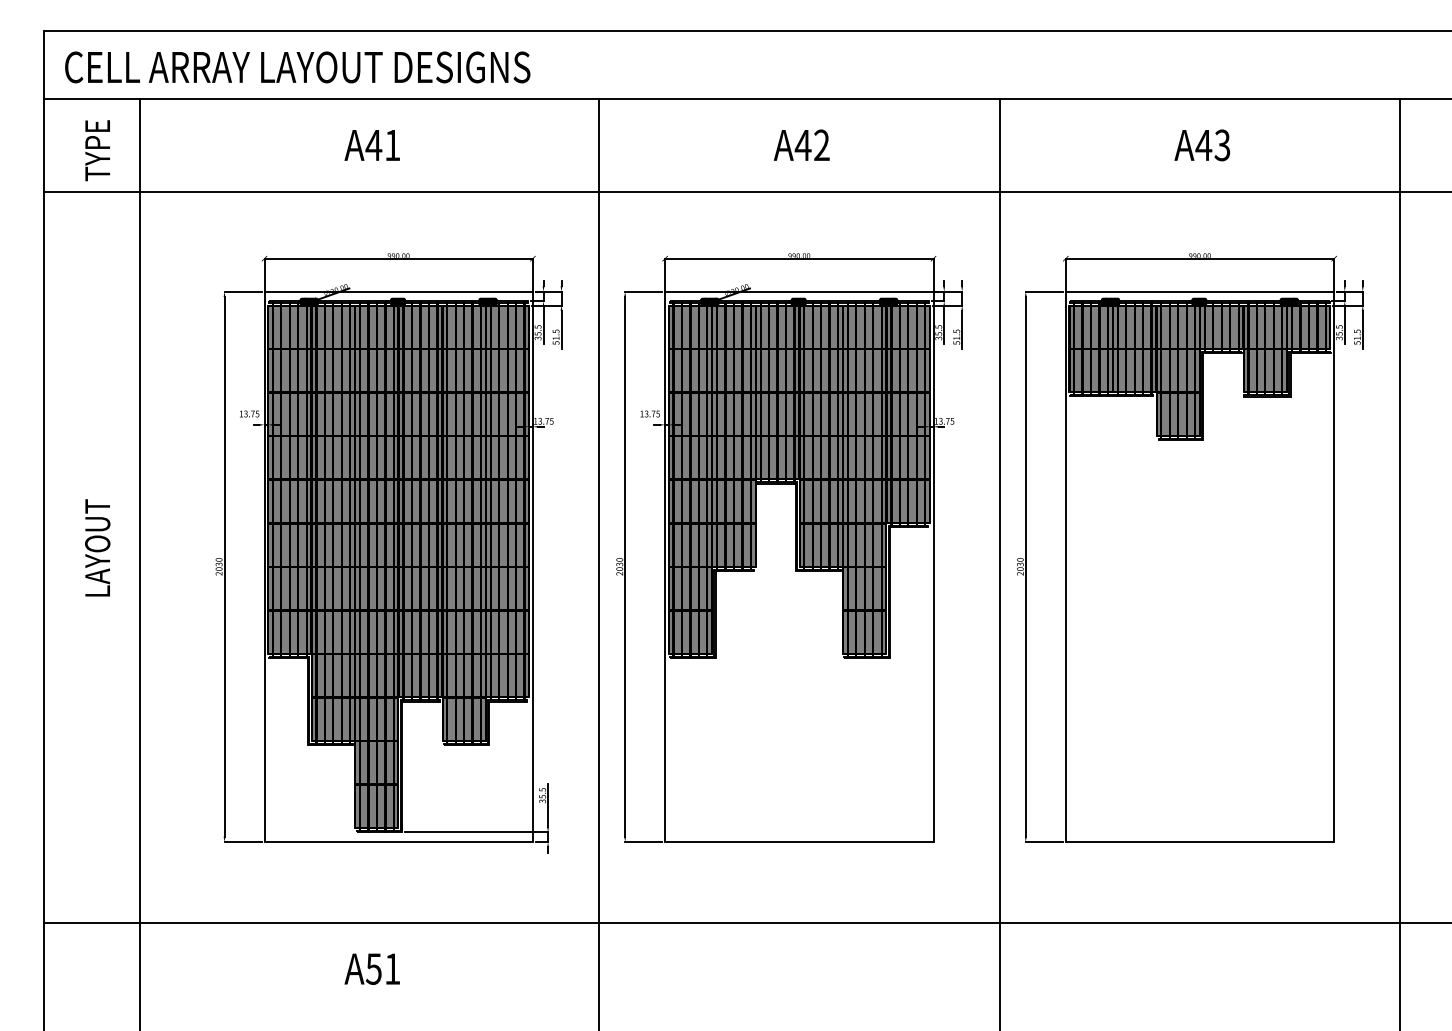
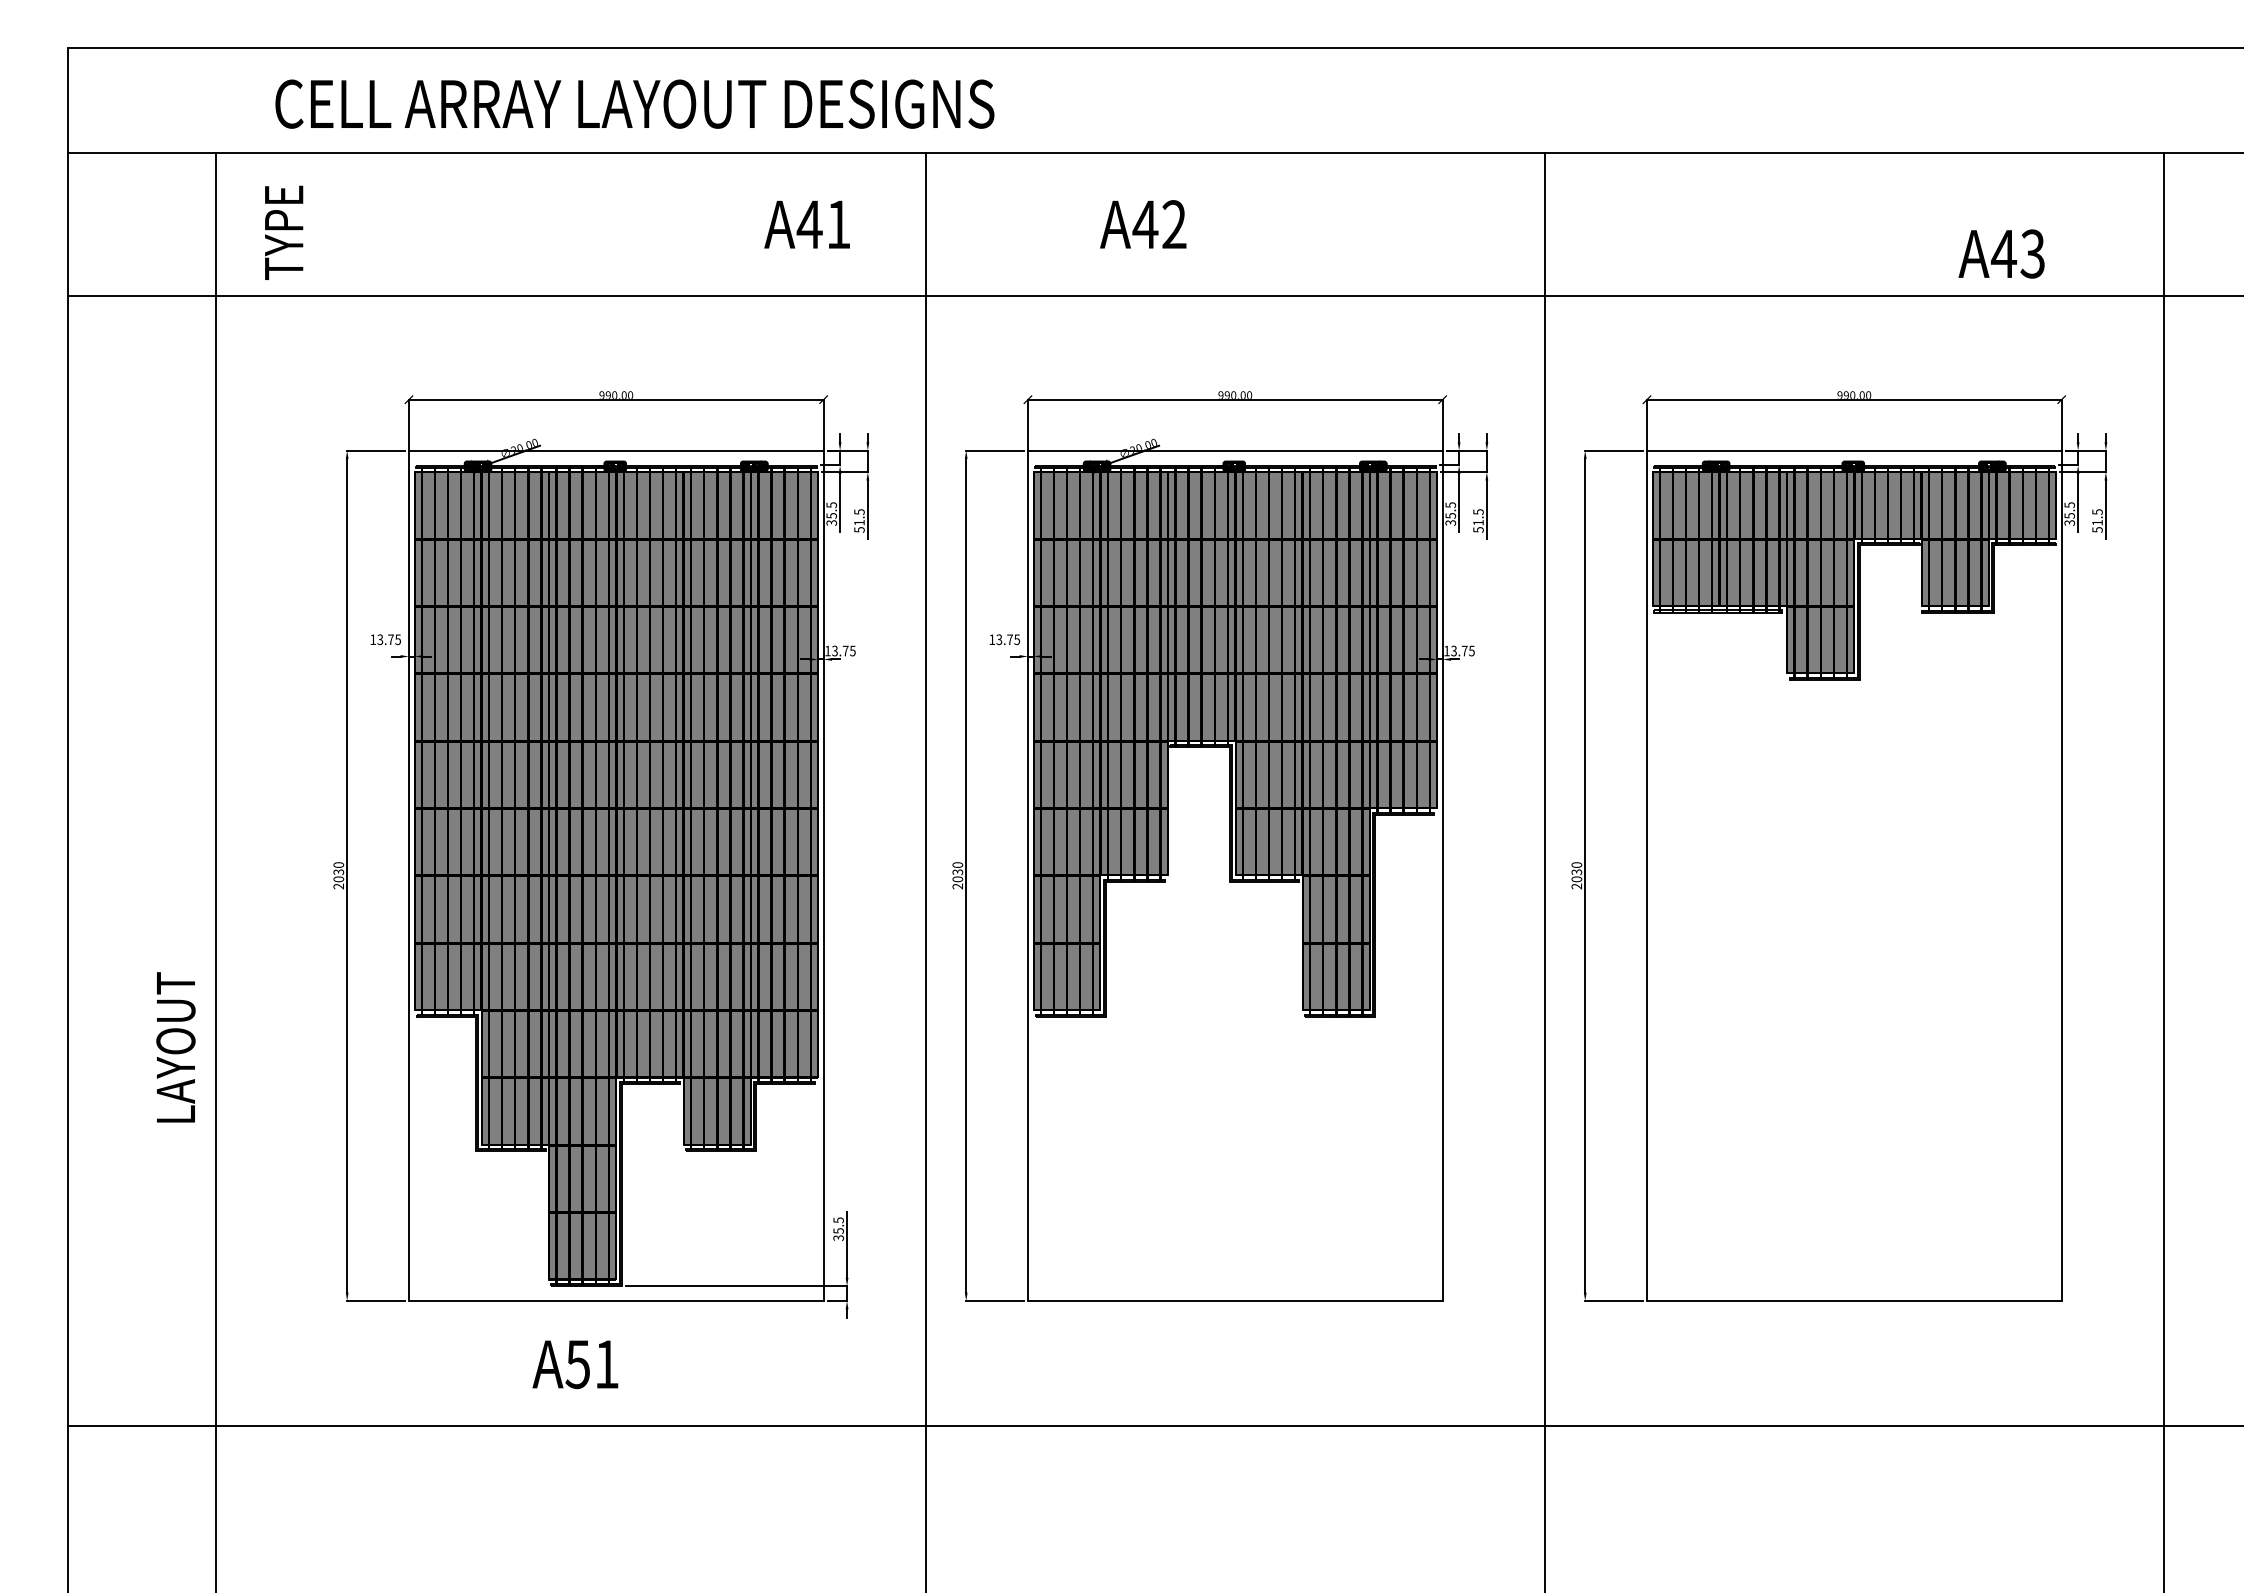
text: (297, 67) -> (634, 104), moved
text: (801, 144) -> (1142, 223), moved
text: (371, 145) -> (806, 224), moved
text: (1202, 145) -> (2001, 254), moved
text: (97, 150) -> (283, 232), moved
text: (97, 547) -> (175, 1046), moved
text: (371, 968) -> (574, 1363), moved

